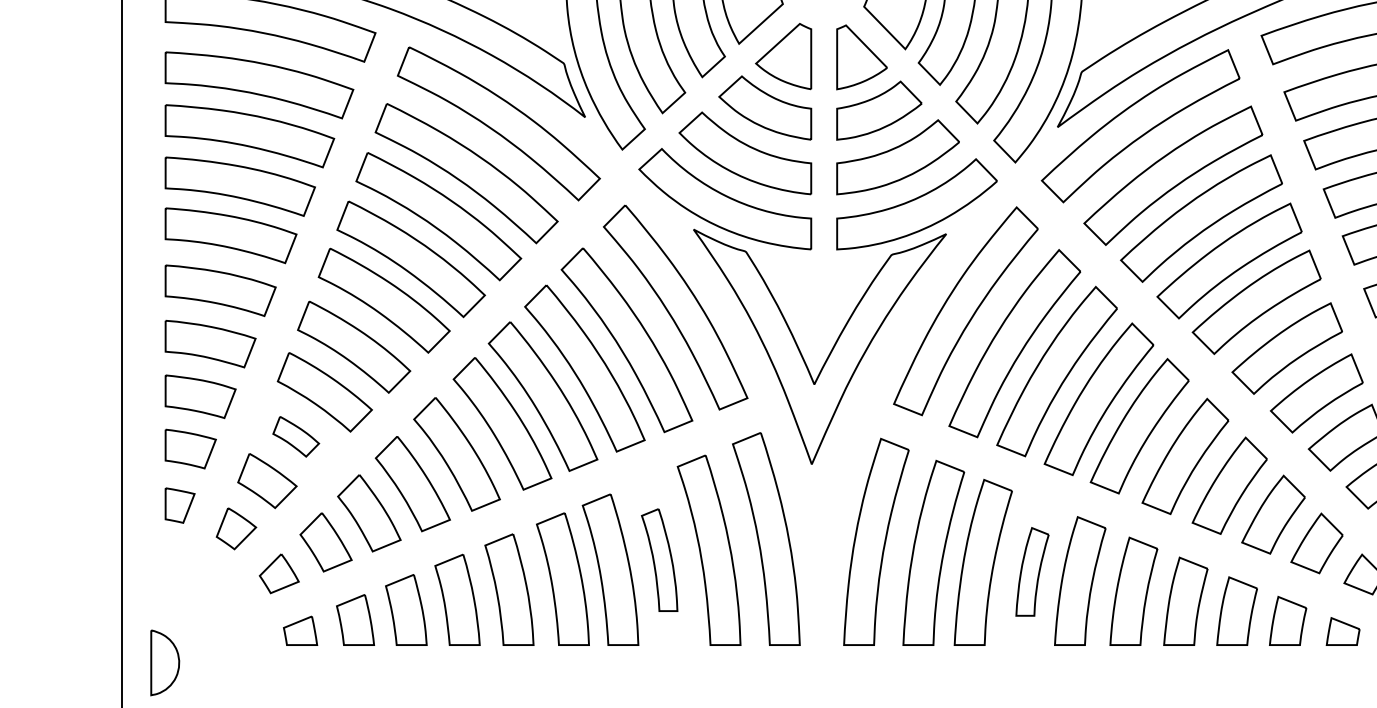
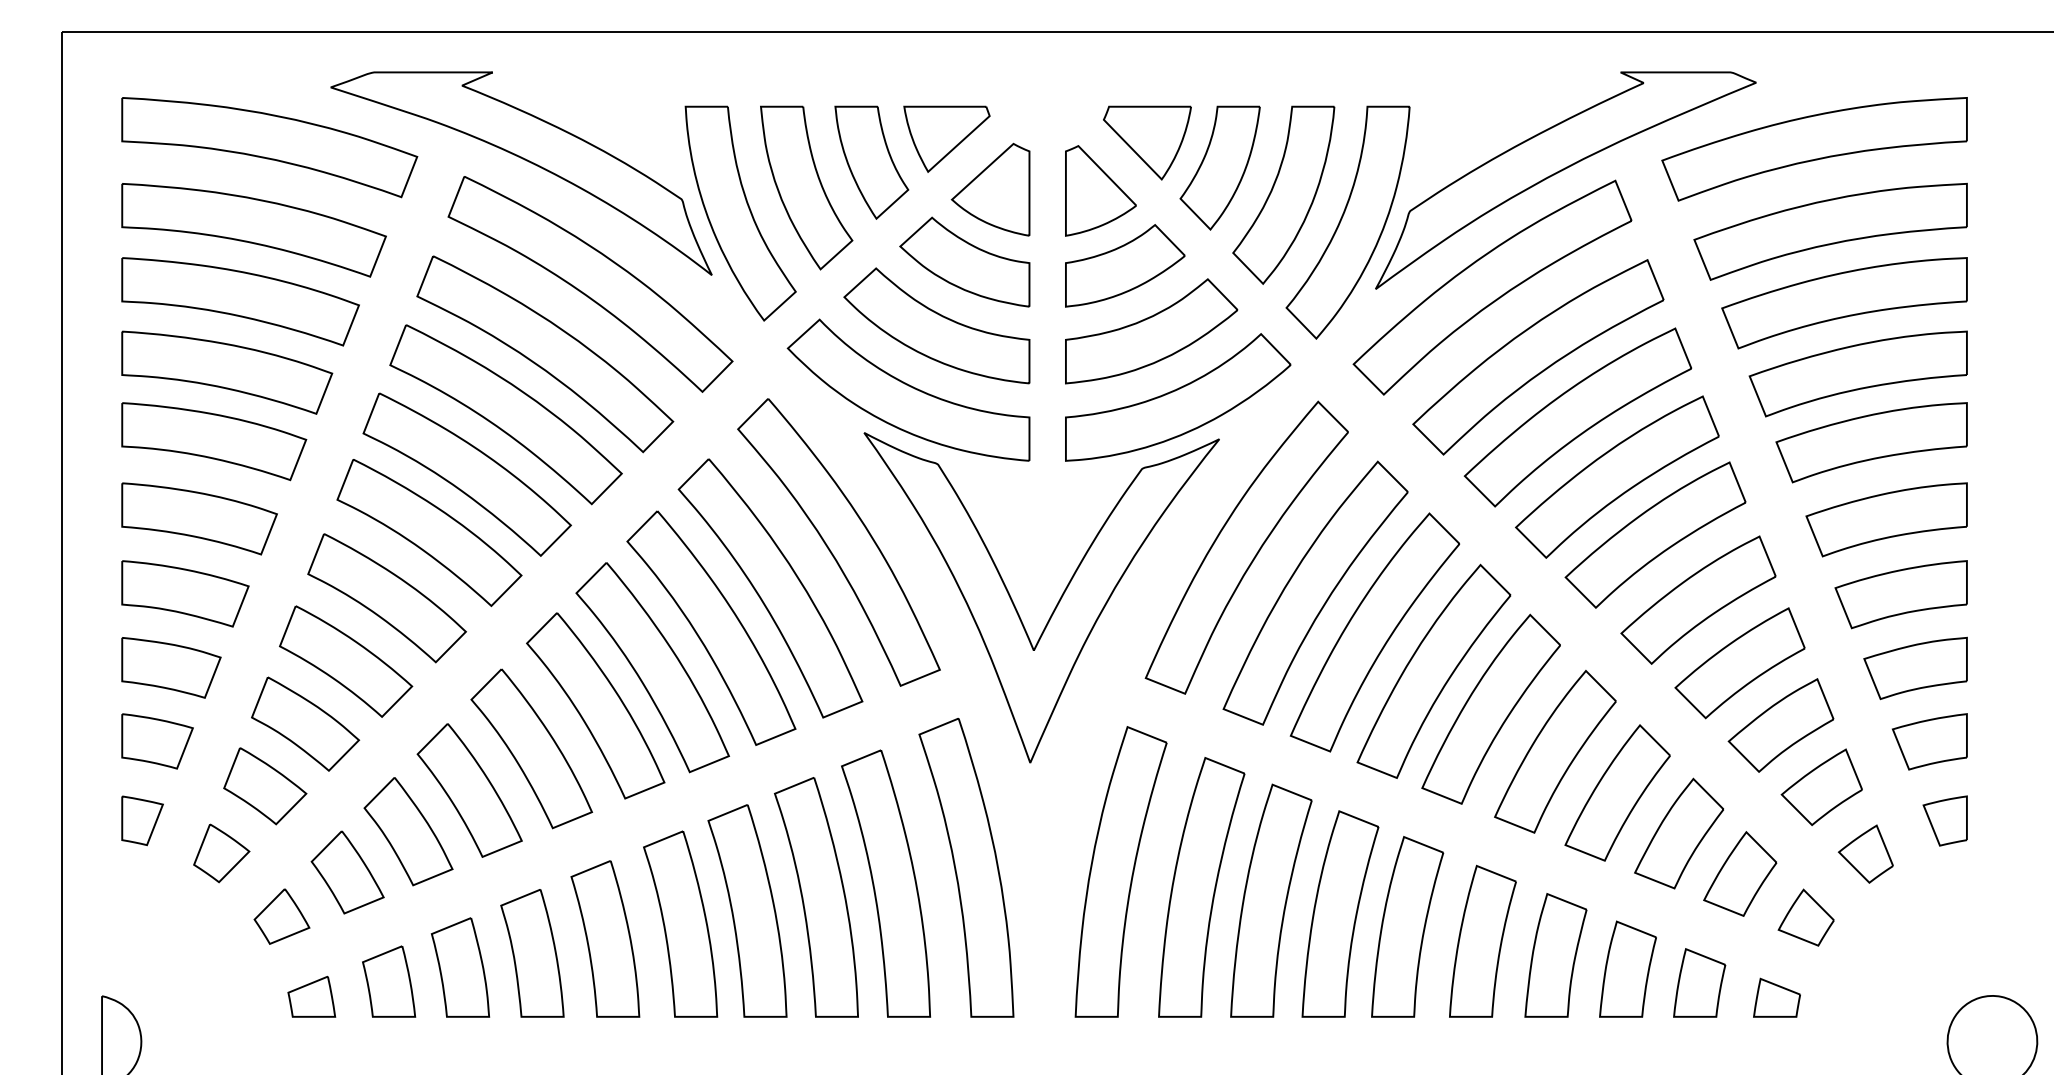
part: (296, 436) -> (305, 723), size x1.67
part: (659, 560) -> (816, 897), size x1.67
part: (1032, 571) -> (1340, 913), size x1.67

